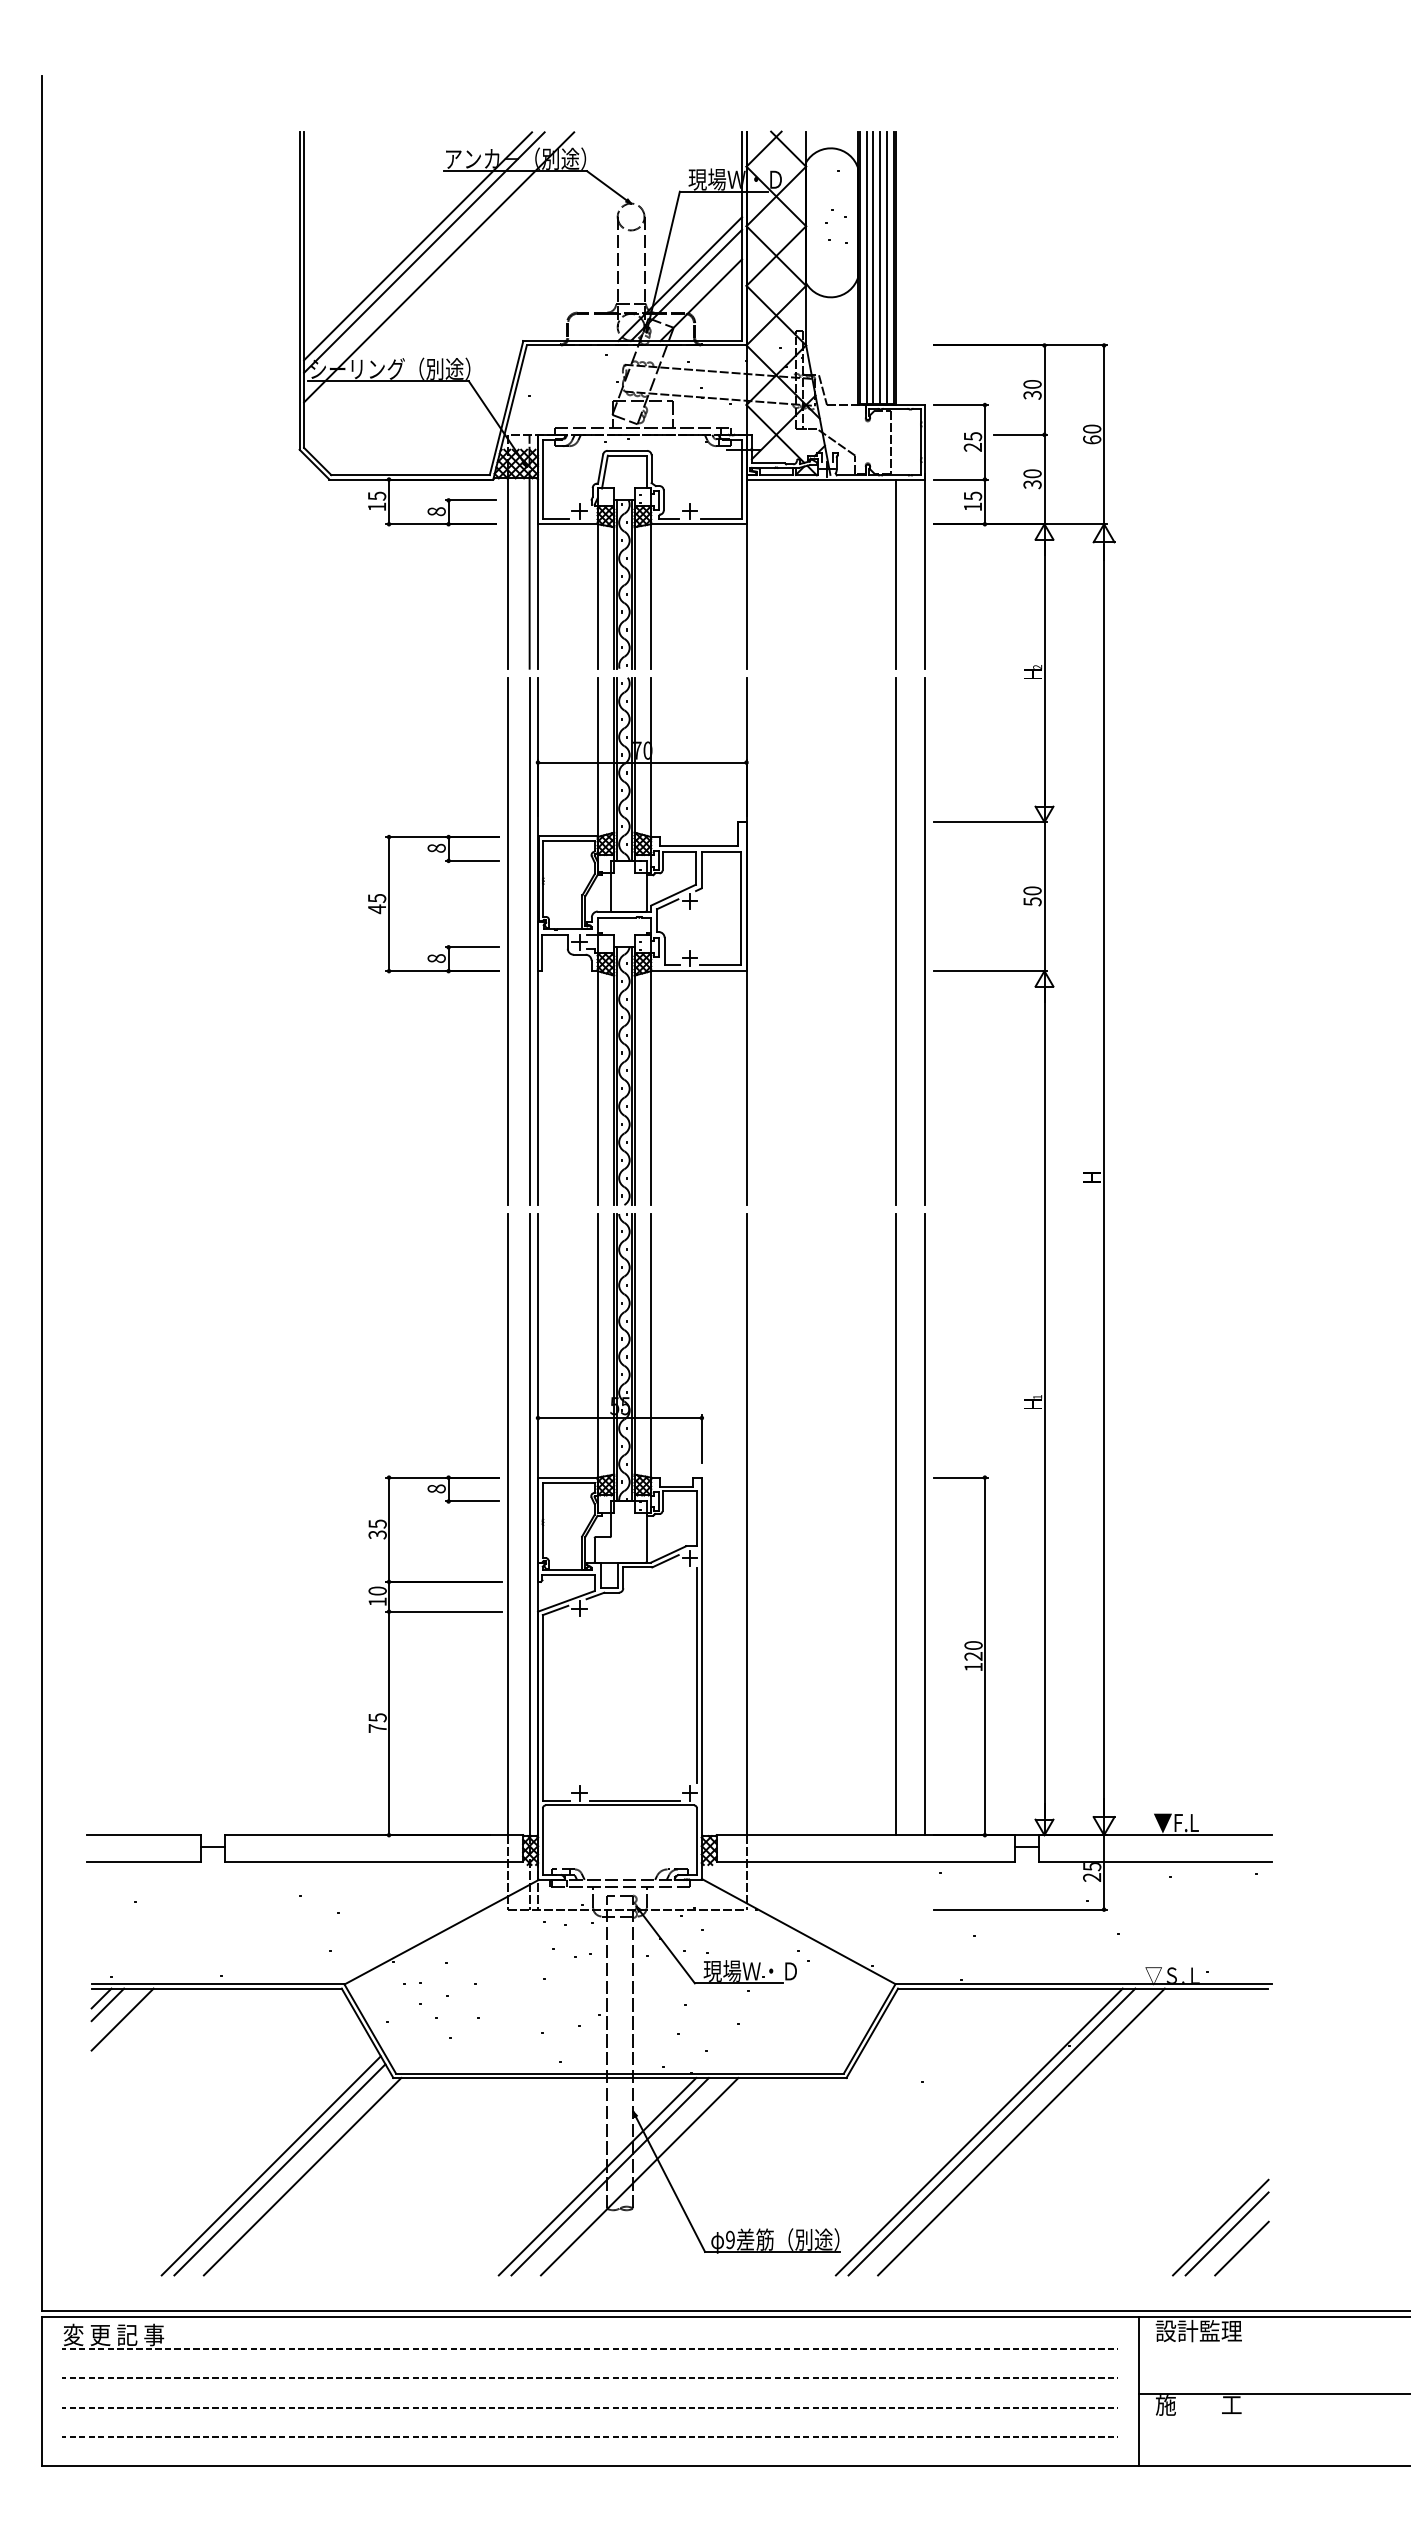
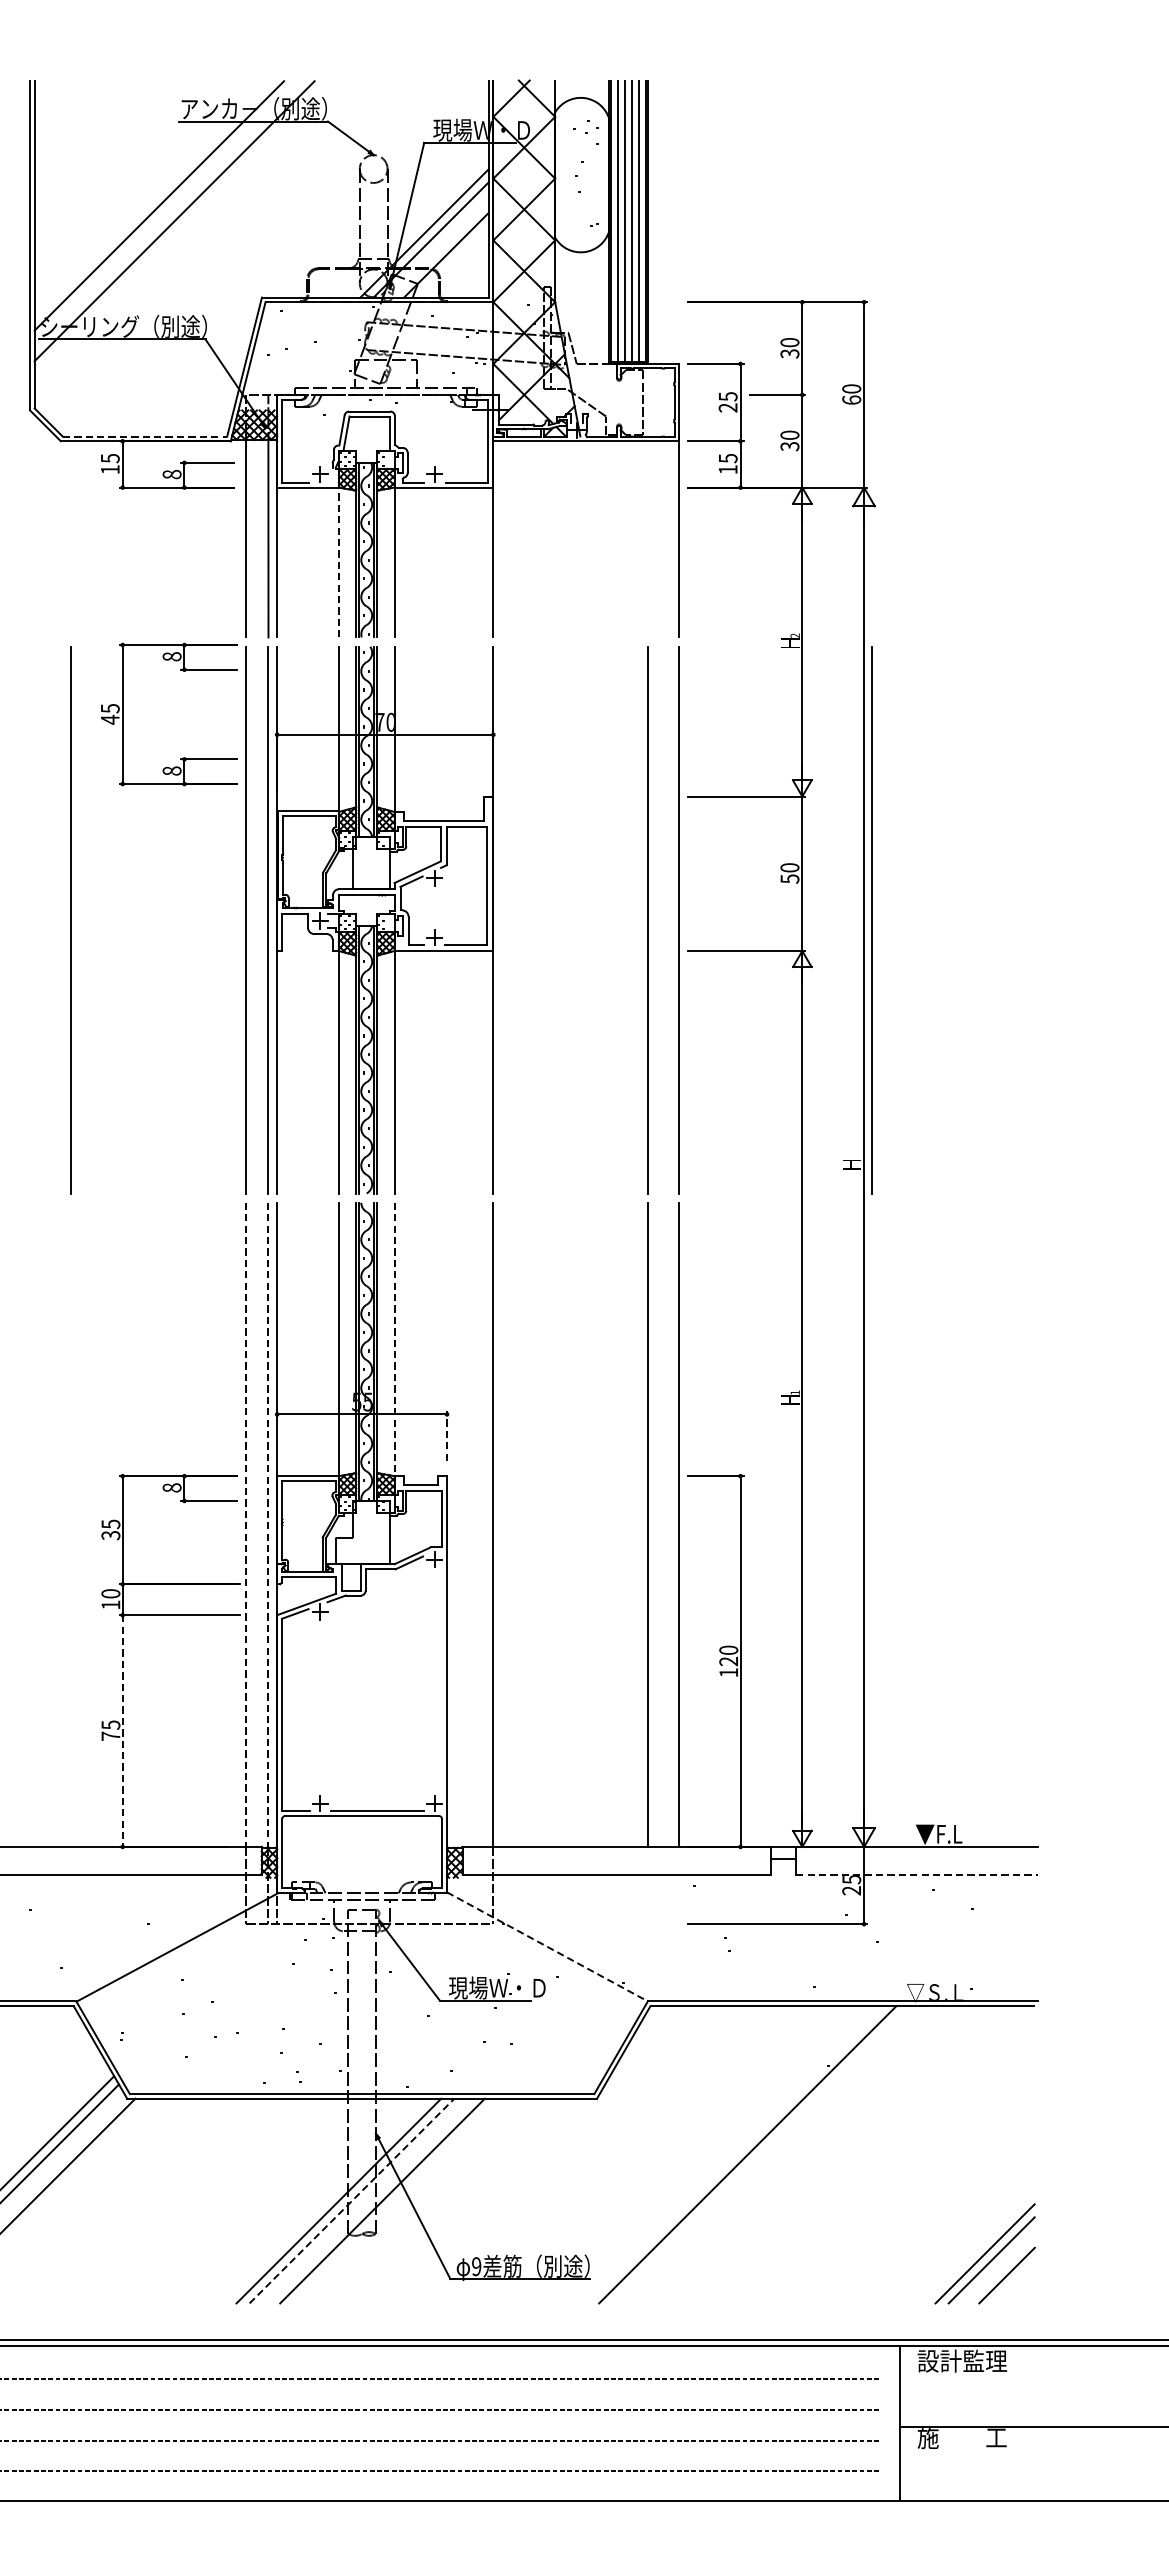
line: (418, 246) -> (153, 199), removed
line: (411, 475) -> (145, 437), solid -> dashed
line: (895, 573) -> (647, 538), removed
line: (597, 595) -> (338, 561), solid -> dashed
part: (447, 862) -> (183, 671), moved
line: (339, 941) -> (71, 920), added
line: (1110, 941) -> (870, 920), added
line: (651, 1345) -> (394, 1339), solid -> dashed
line: (701, 1438) -> (446, 1435), solid -> dashed
line: (508, 1524) -> (246, 1524), solid -> dashed
line: (529, 1524) -> (268, 1524), solid -> dashed
line: (697, 1675) -> (442, 1681), removed
line: (389, 1723) -> (123, 1731), solid -> dashed
line: (1155, 1861) -> (917, 1874), solid -> dashed
line: (799, 1931) -> (548, 1946), solid -> dashed
line: (978, 2131) -> (733, 2154), removed
line: (1021, 2131) -> (778, 2154), removed
line: (610, 2176) -> (352, 2200), solid -> dashed

